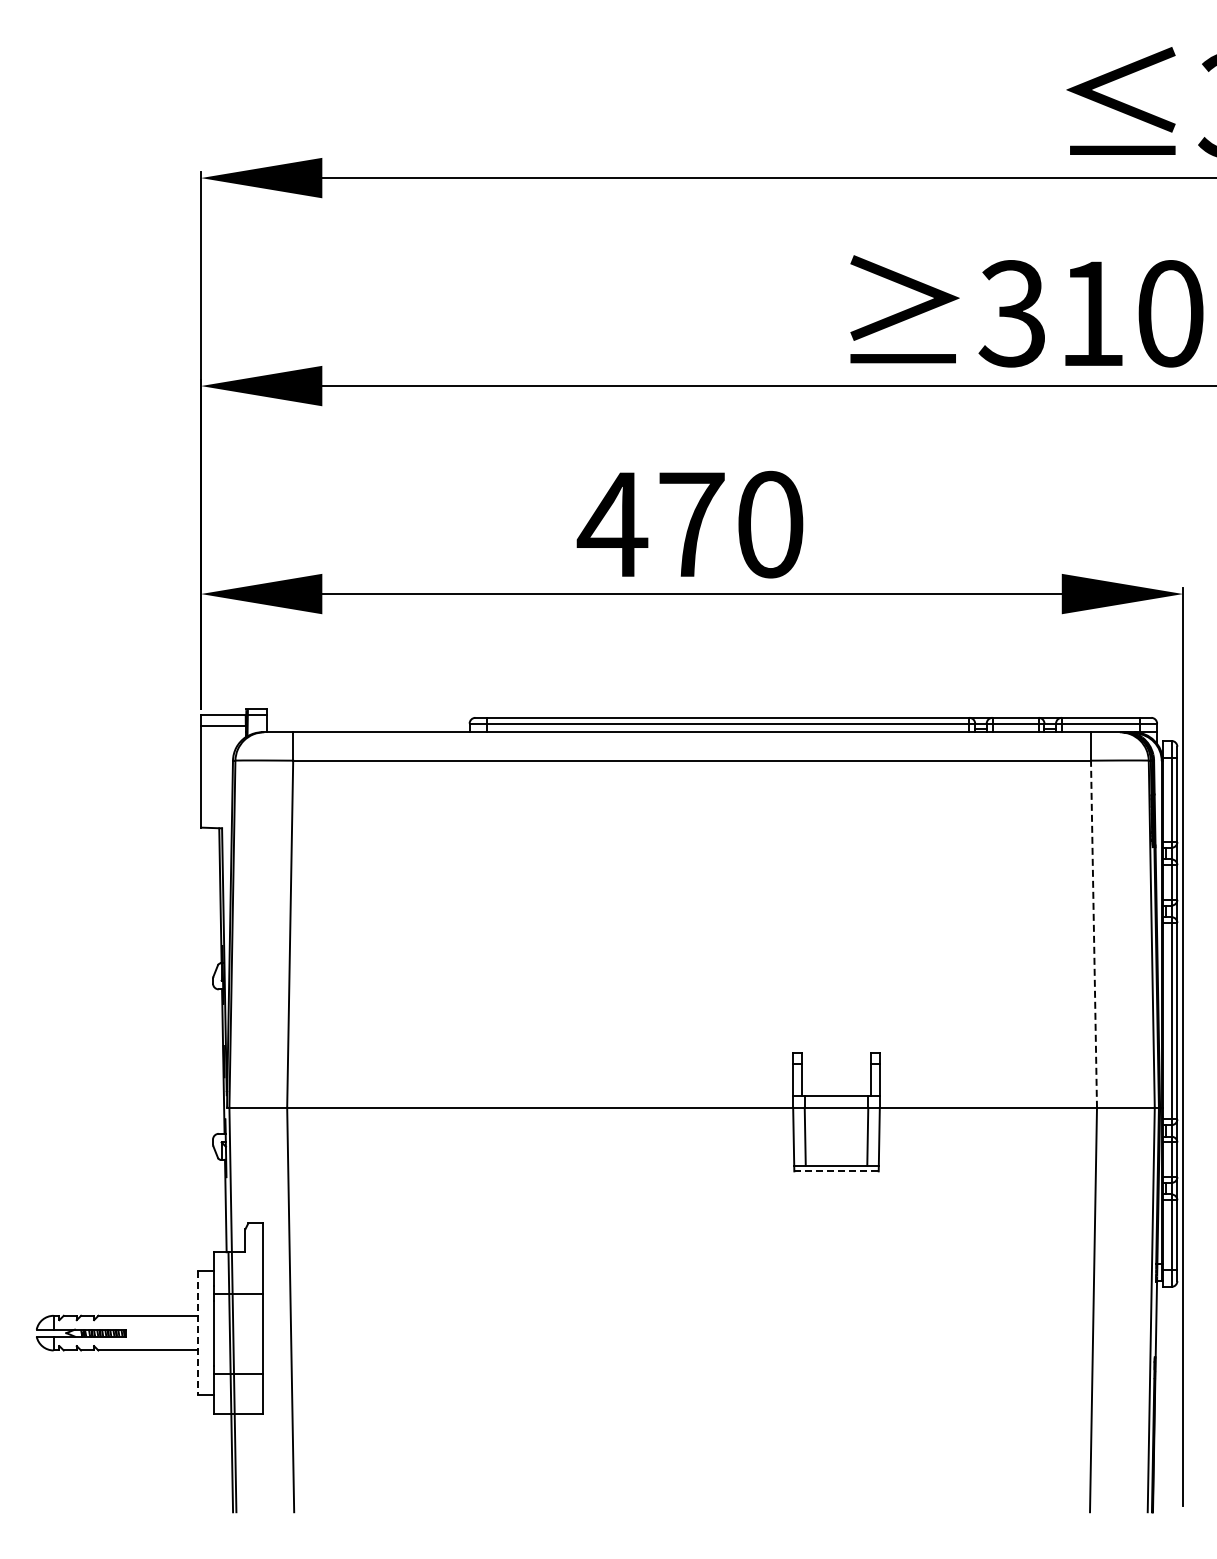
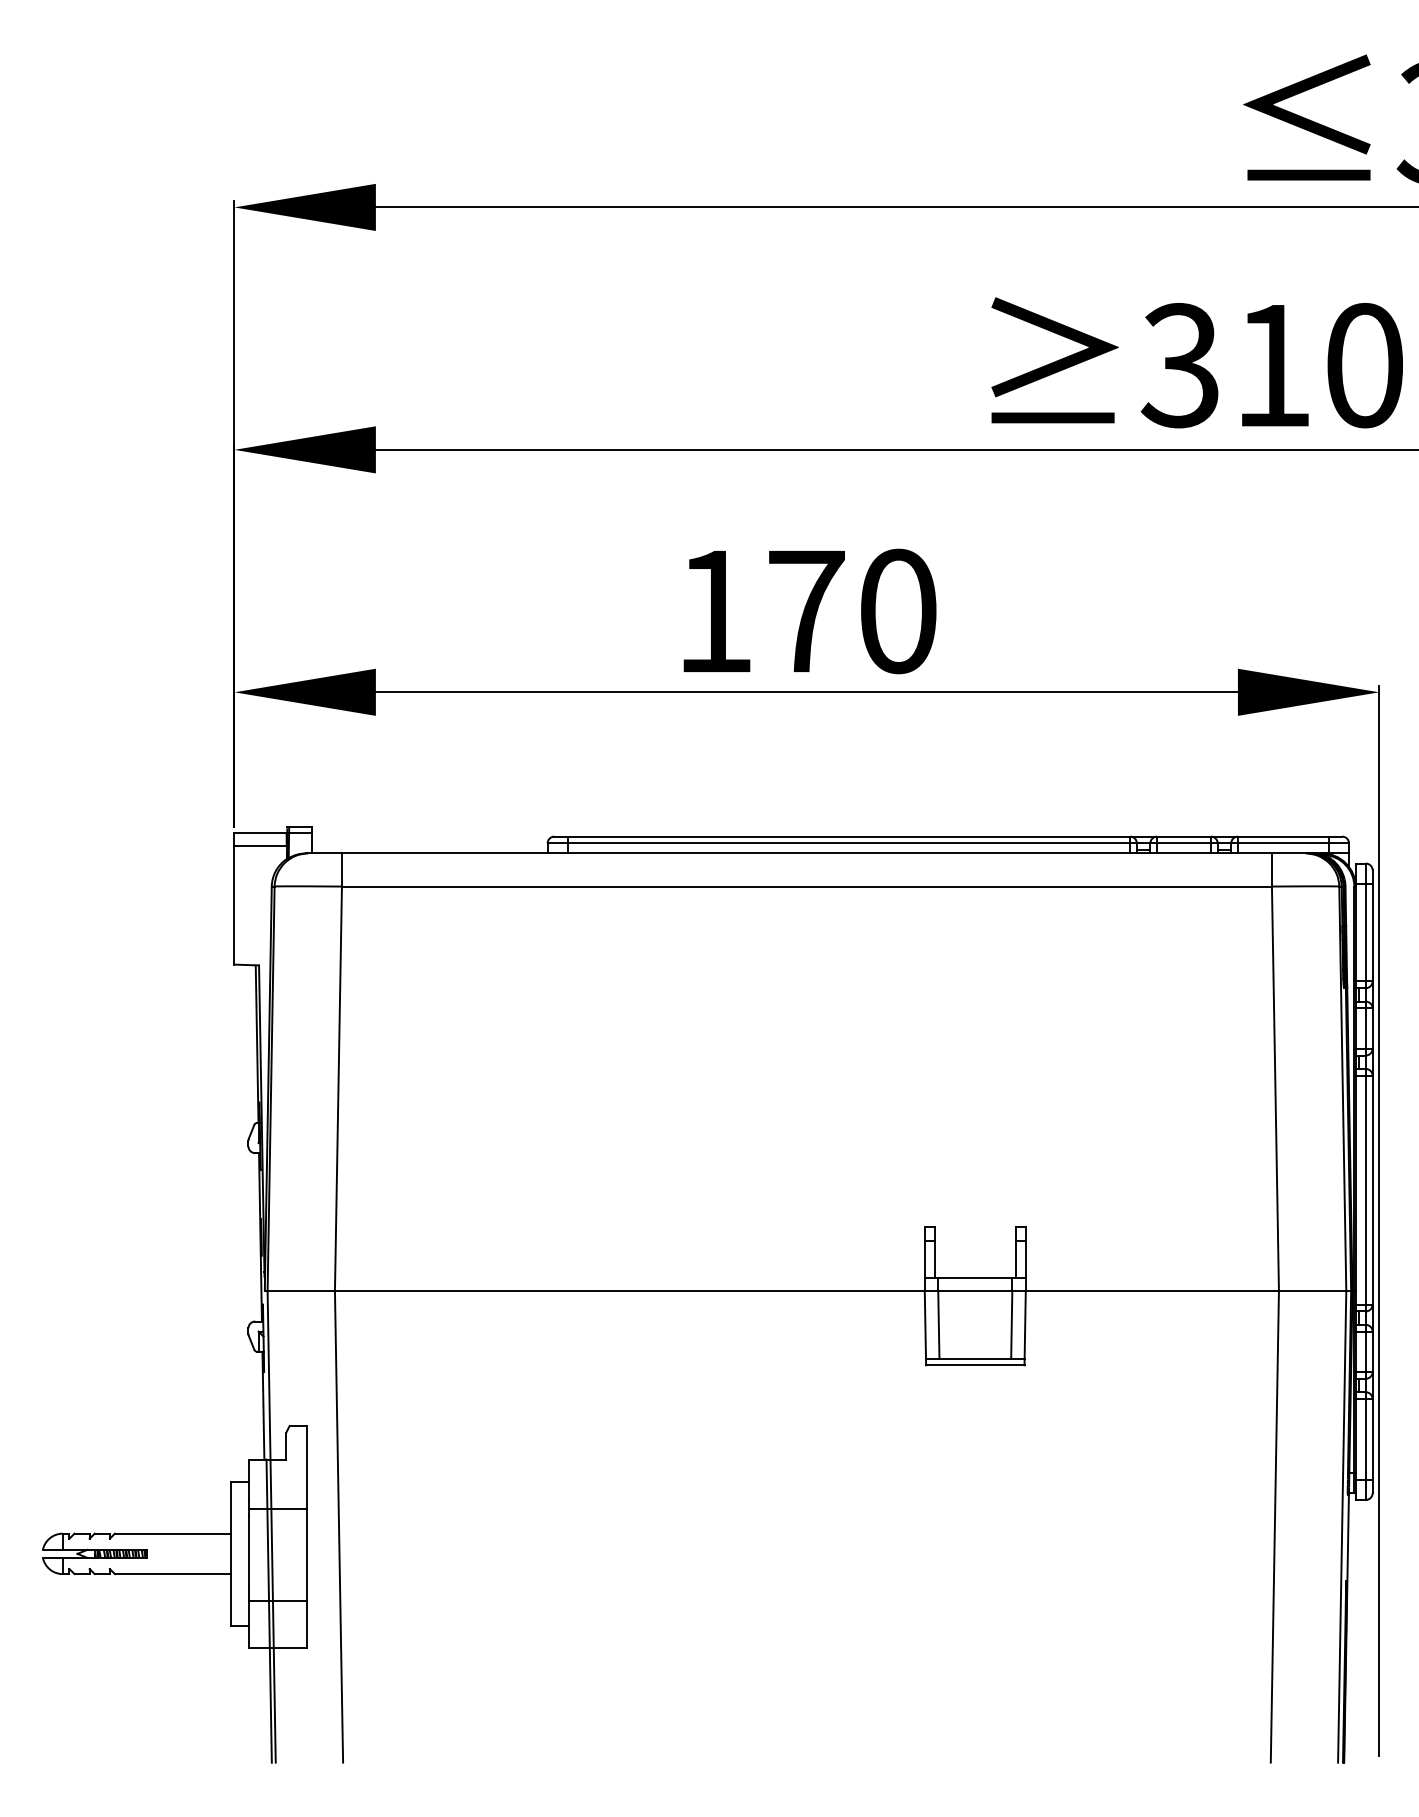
text: (612, 524) -> (714, 611), 470 -> 170
line: (1094, 934) -> (1276, 1089), dashed -> solid
line: (837, 1171) -> (976, 1365), dashed -> solid
line: (198, 1333) -> (231, 1554), dashed -> solid

